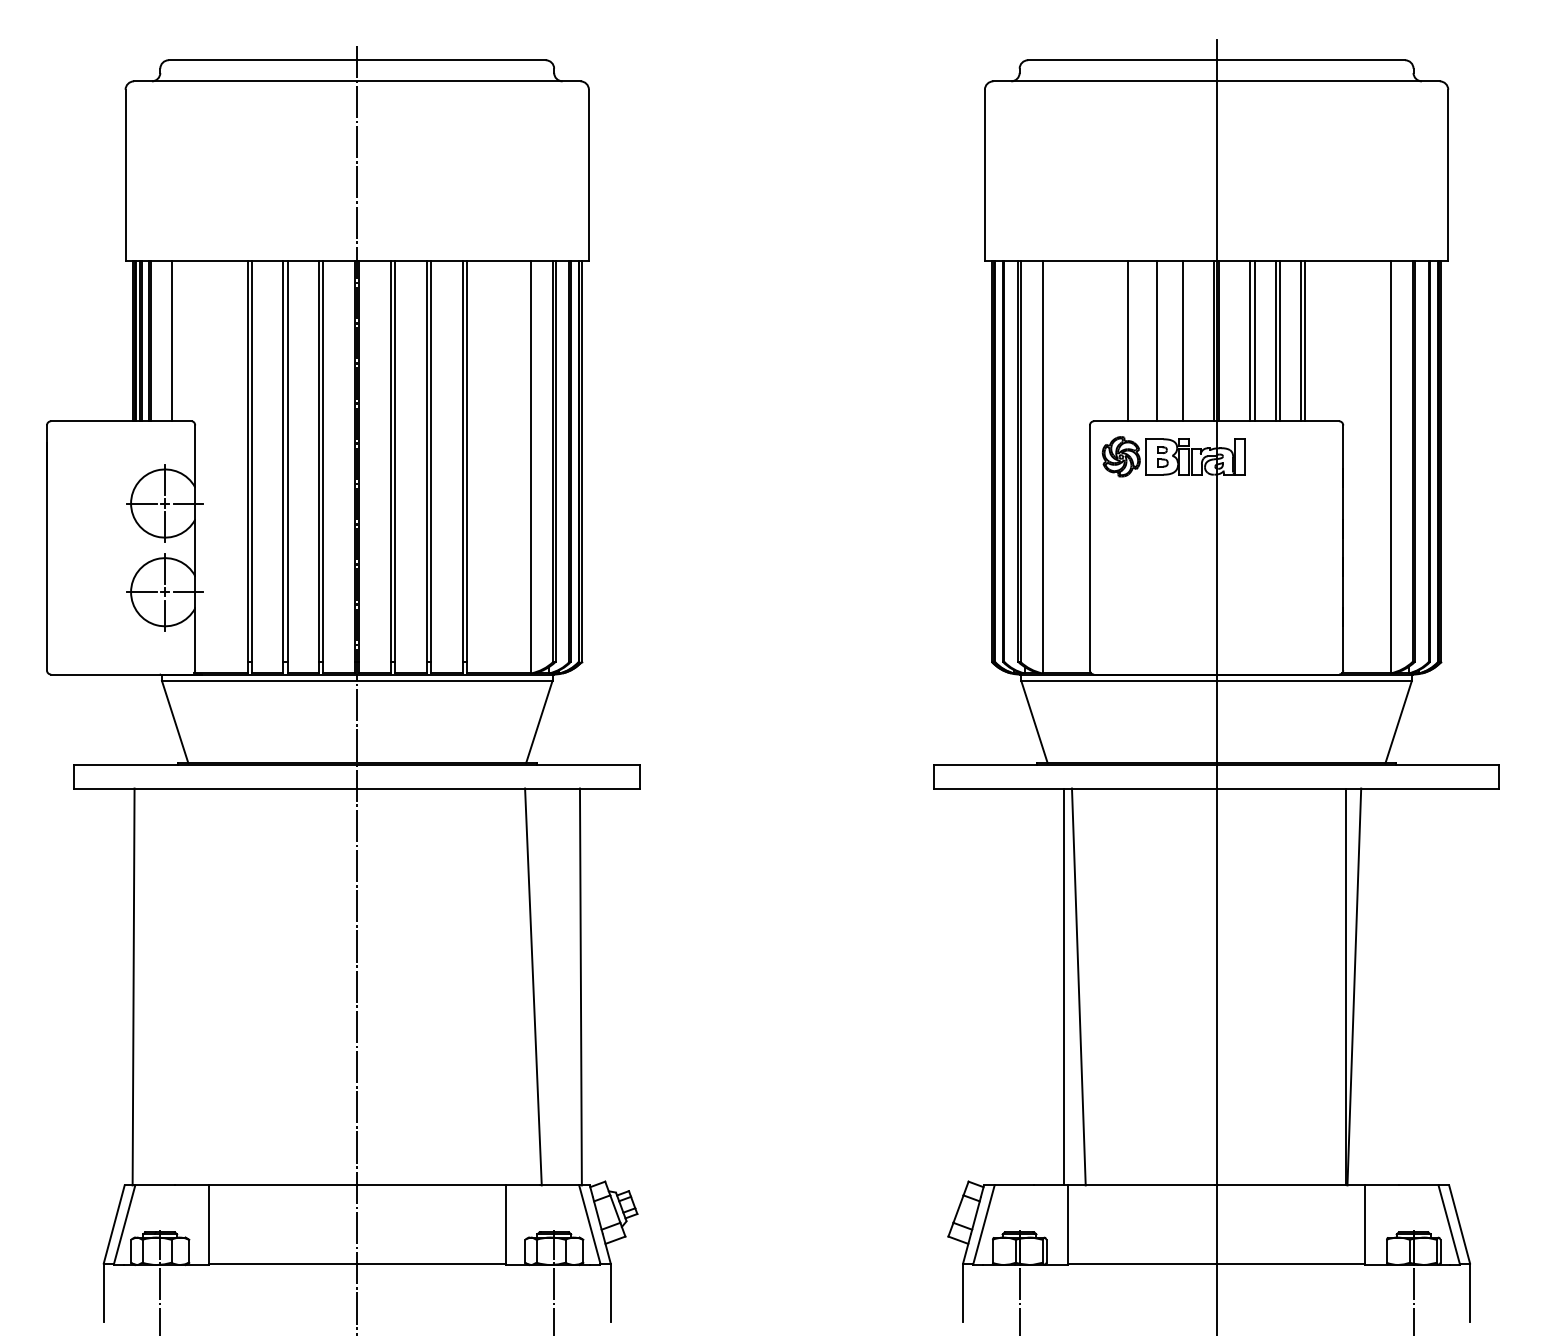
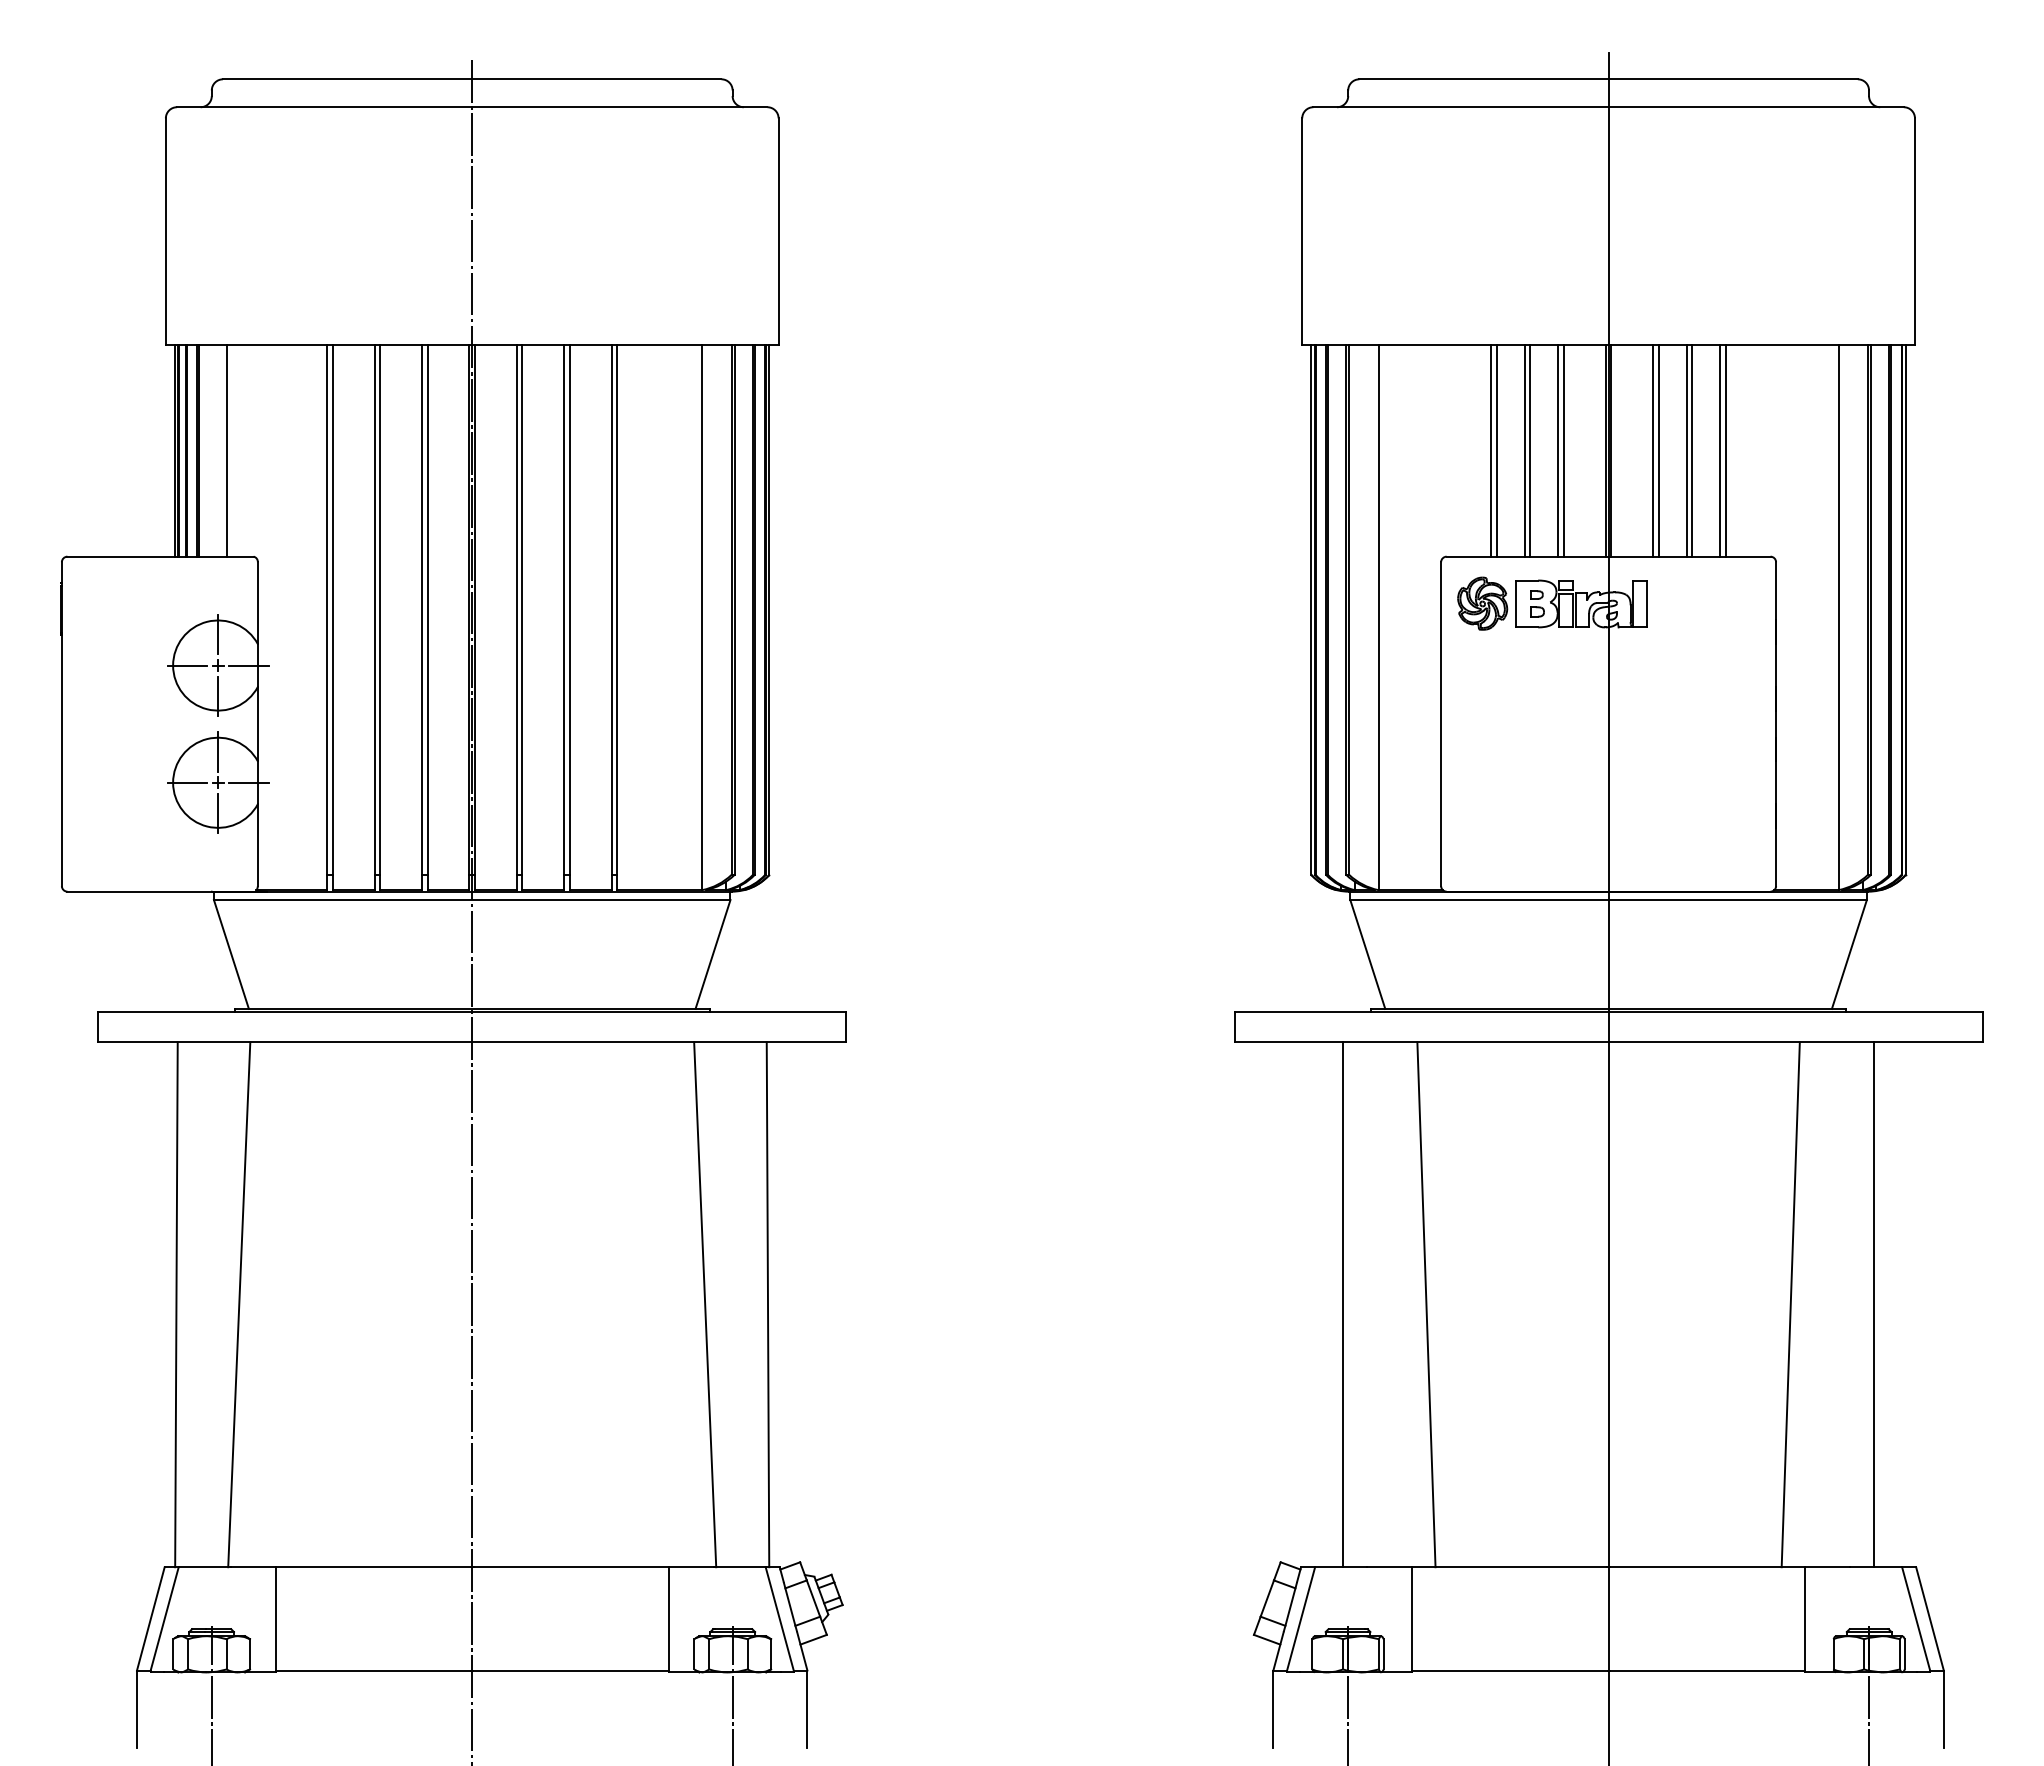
line: (1131, 340) -> (1496, 450), added
line: (1152, 340) -> (1524, 450), added
line: (1178, 340) -> (1558, 450), added
line: (181, 986) -> (239, 1304), added
line: (1064, 986) -> (1343, 1304), moved
line: (1345, 986) -> (1873, 1304), moved

